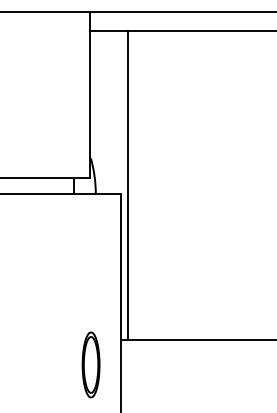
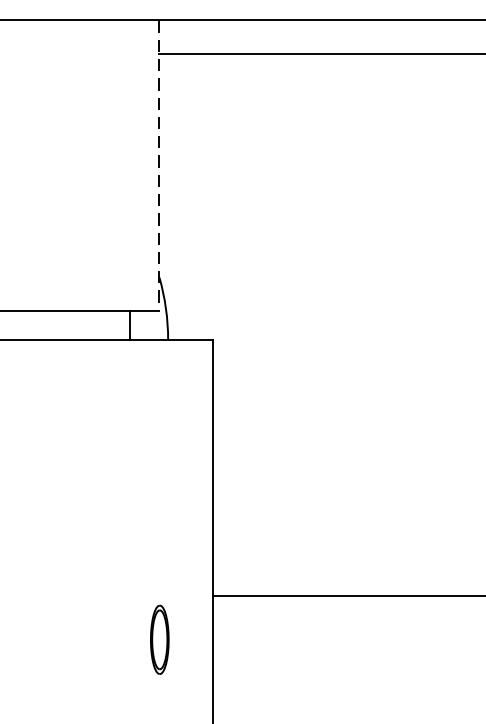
line: (90, 94) -> (158, 165), solid -> dashed
line: (128, 185) -> (225, 325), removed
part: (90, 364) -> (158, 639), size x0.6

